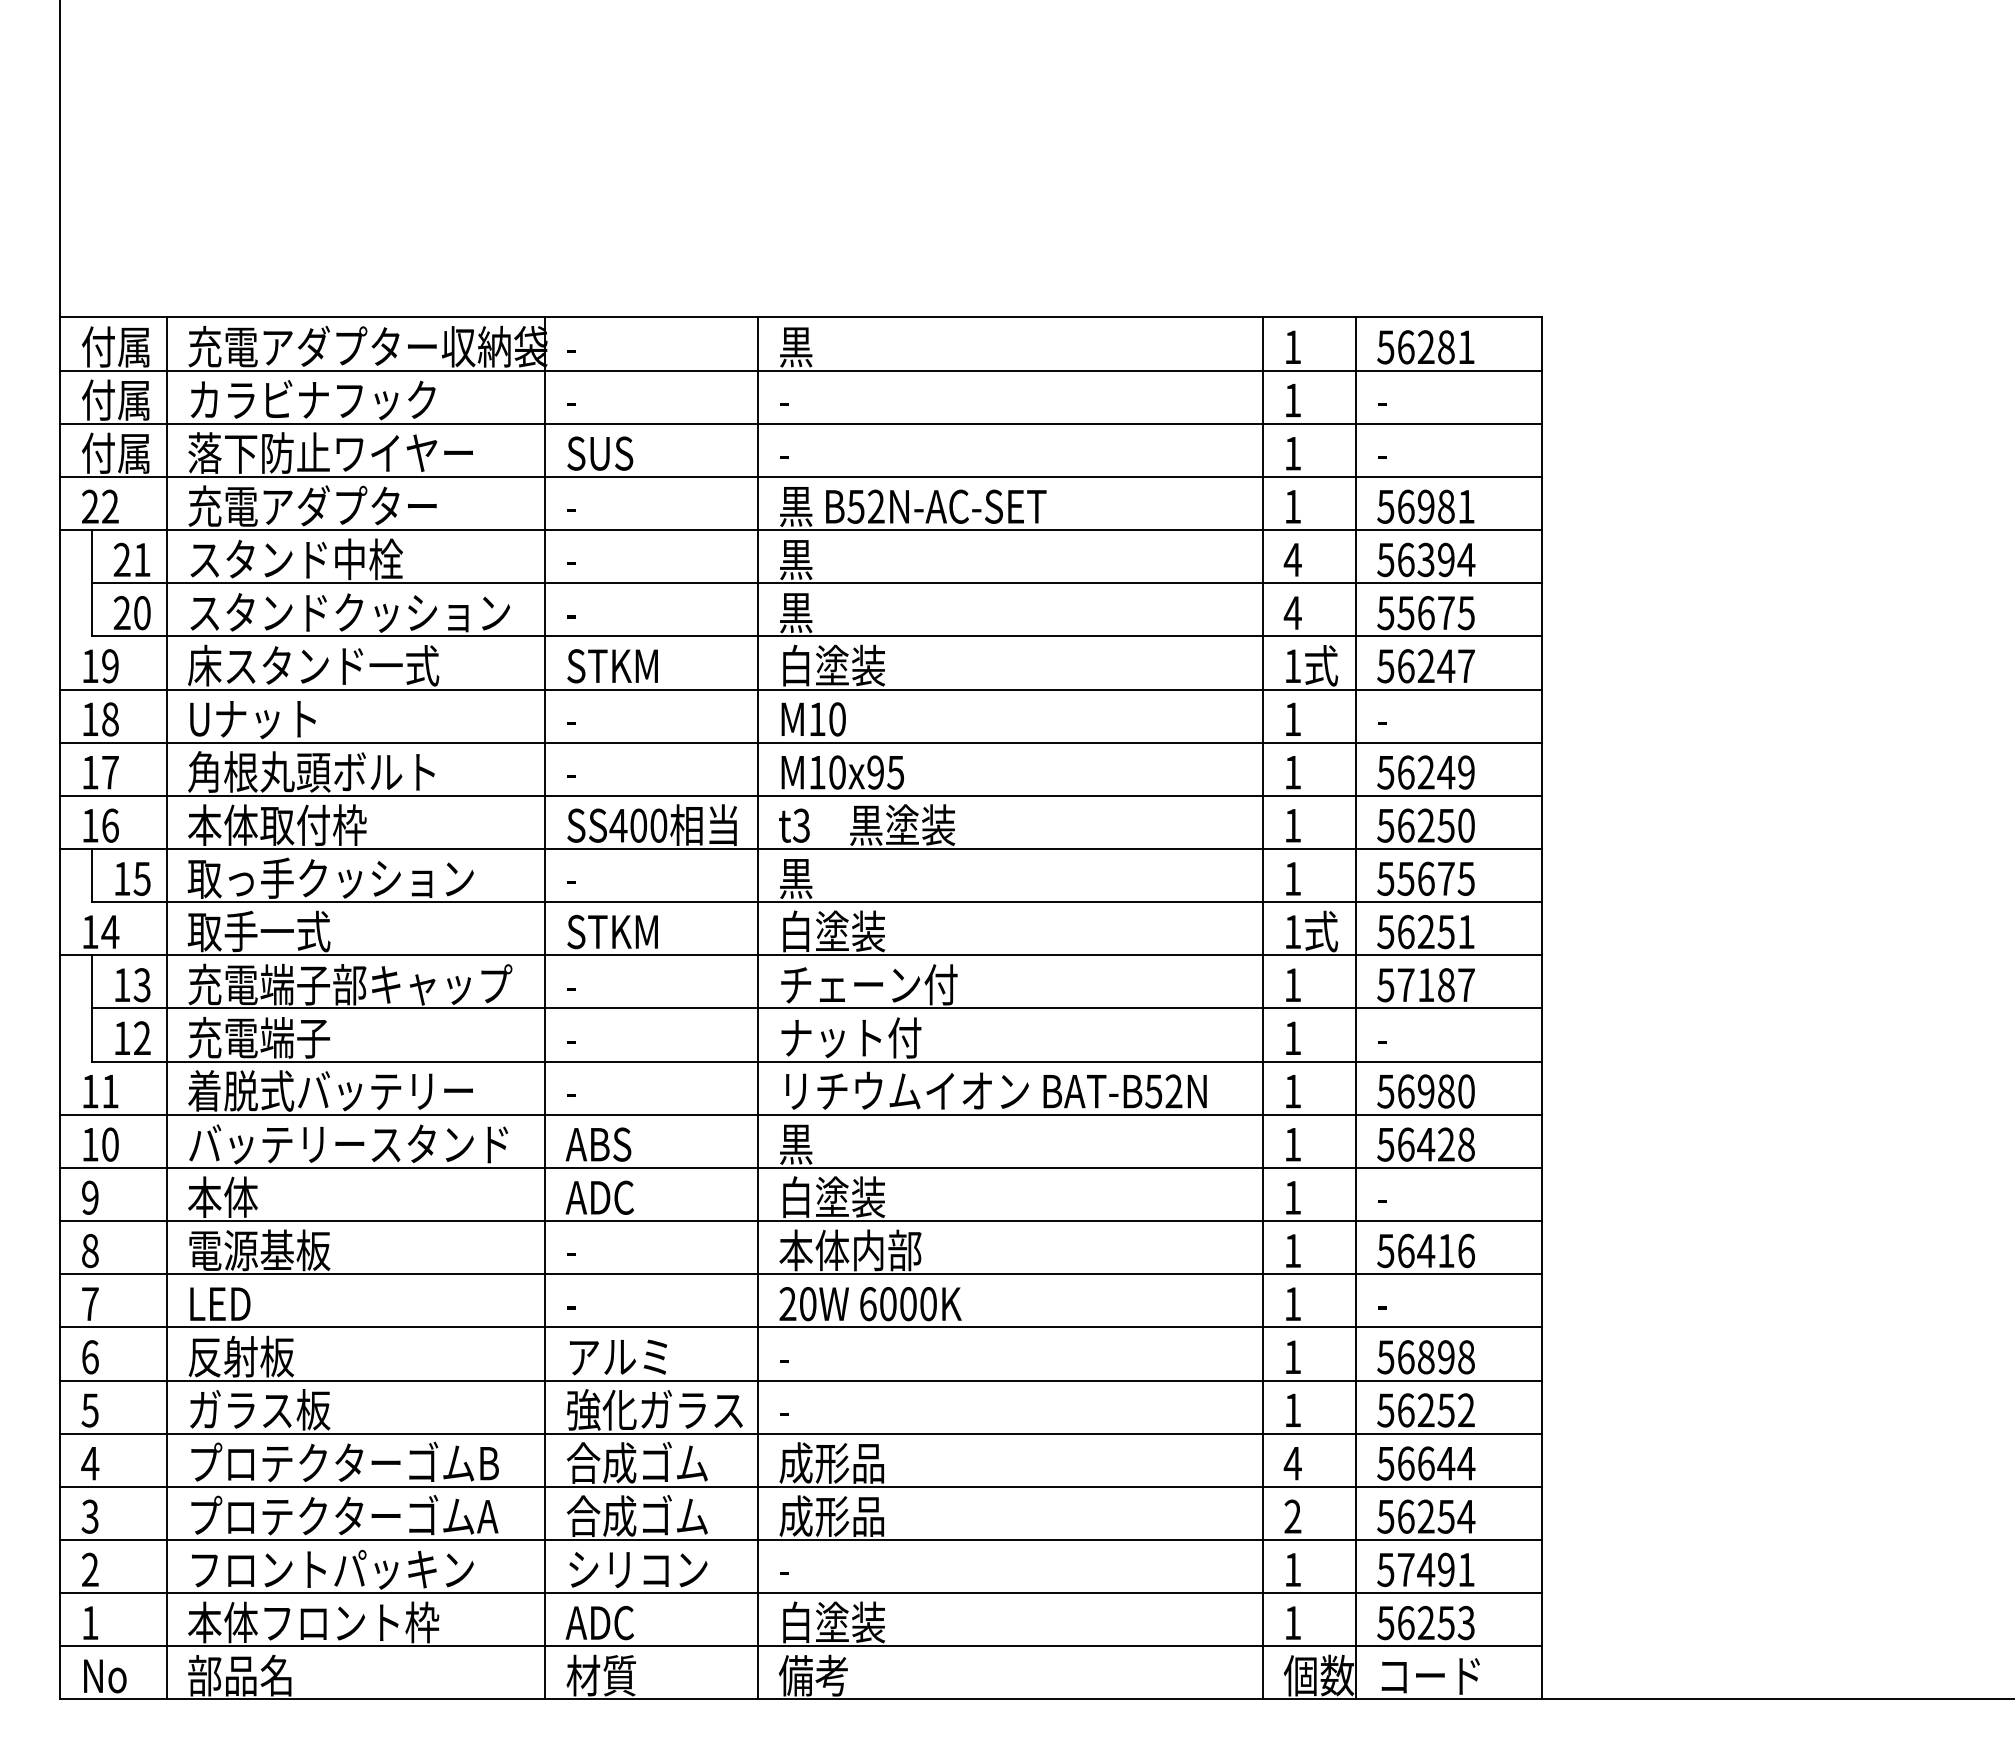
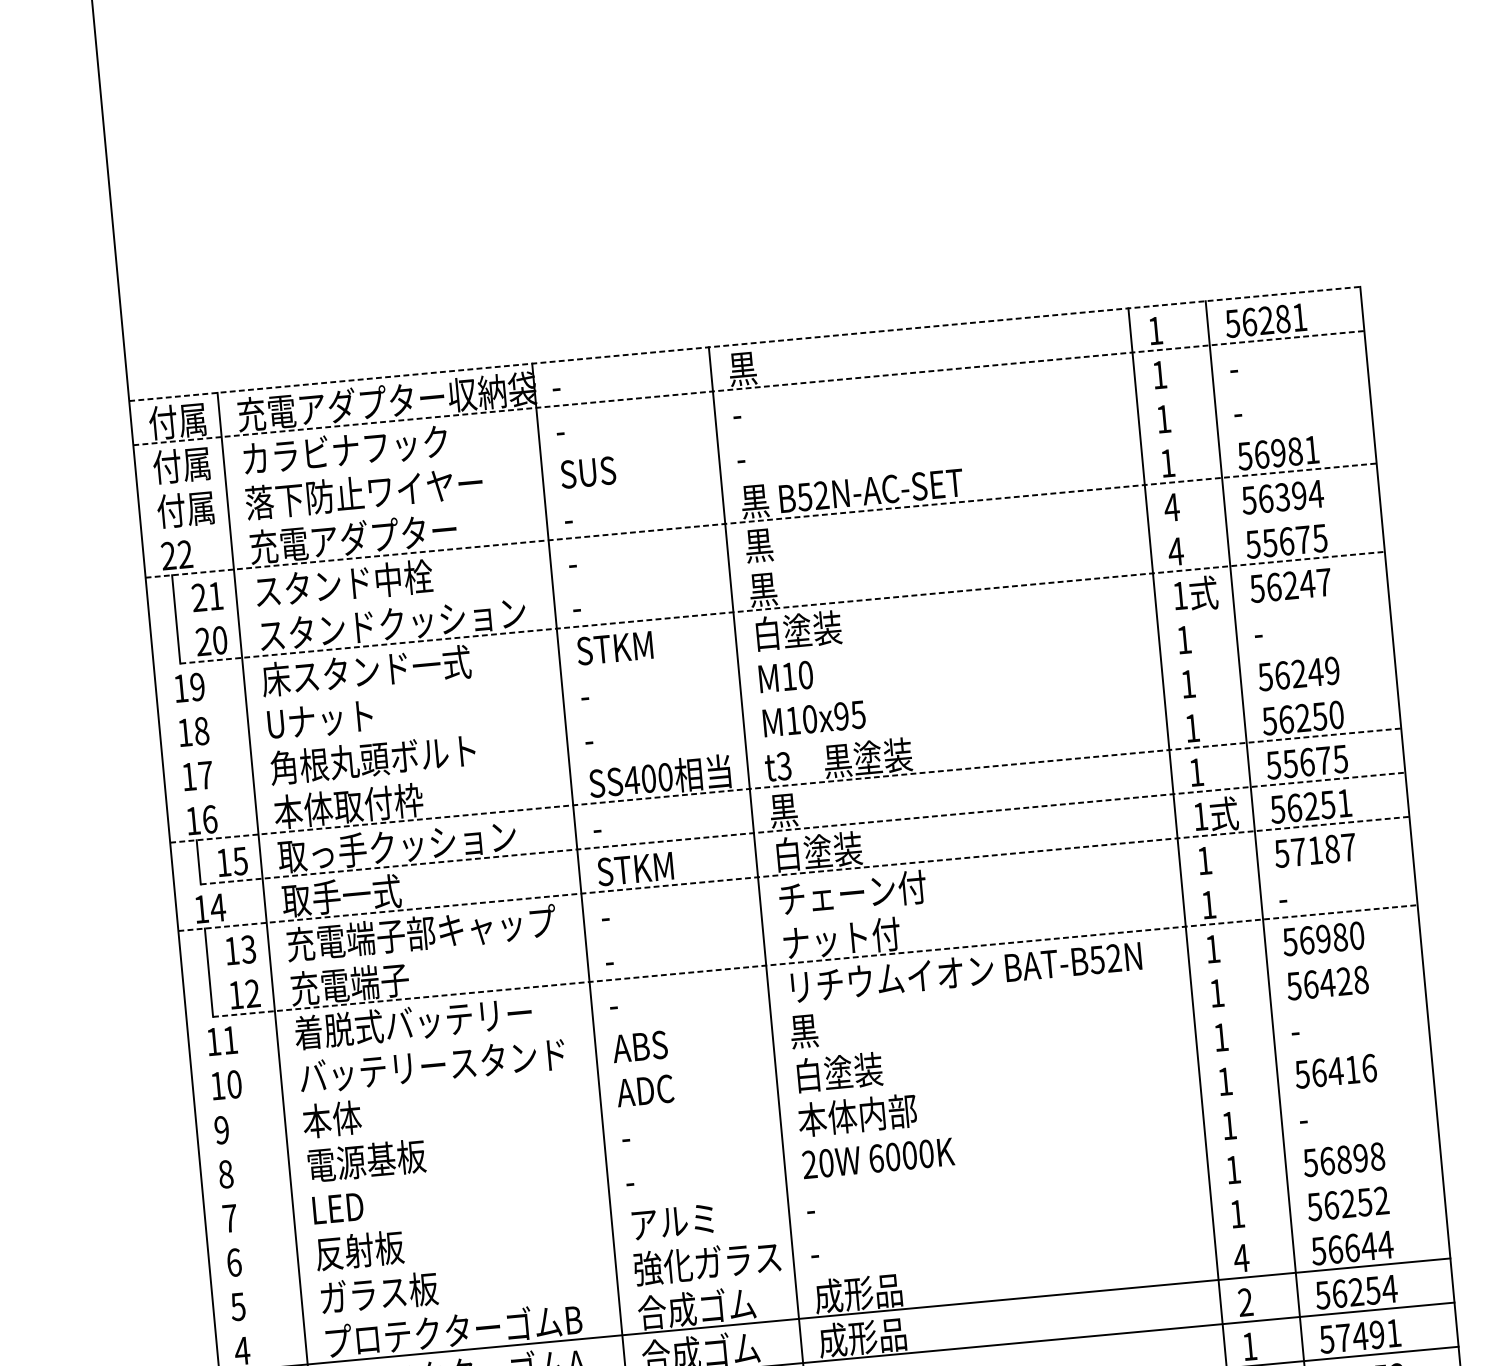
line: (801, 317) -> (744, 343), solid -> dashed
line: (801, 370) -> (749, 388), solid -> dashed
line: (801, 423) -> (753, 432), removed
line: (801, 476) -> (757, 476), removed
line: (801, 530) -> (761, 520), solid -> dashed
line: (817, 583) -> (778, 563), removed
line: (817, 636) -> (782, 607), solid -> dashed
line: (801, 689) -> (773, 653), removed
line: (801, 742) -> (777, 697), removed
line: (801, 795) -> (781, 741), removed
line: (801, 849) -> (785, 785), solid -> dashed
line: (817, 902) -> (803, 828), solid -> dashed
line: (801, 955) -> (794, 874), solid -> dashed
line: (817, 1008) -> (811, 916), removed
line: (817, 1061) -> (815, 960), solid -> dashed
line: (801, 1114) -> (806, 1006), removed
line: (801, 1167) -> (810, 1050), removed
line: (801, 1221) -> (814, 1095), removed
line: (801, 1274) -> (818, 1139), removed
line: (801, 1327) -> (822, 1183), removed
line: (801, 1380) -> (826, 1227), removed
line: (801, 1433) -> (830, 1271), removed

